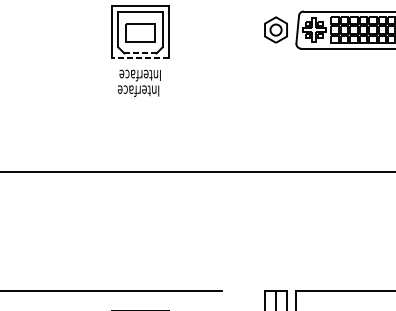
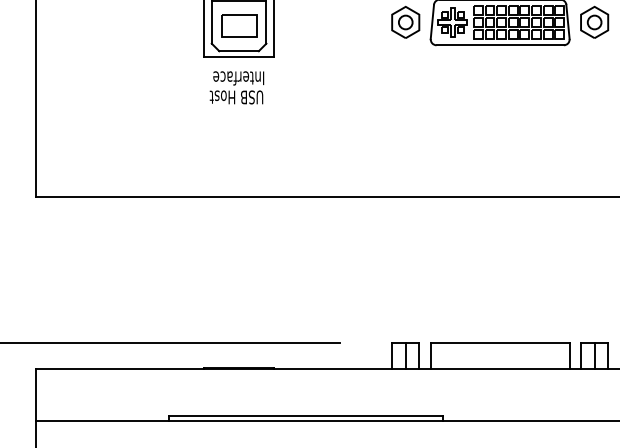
line: (140, 53) -> (239, 51), dashed -> solid
line: (140, 58) -> (239, 57), dashed -> solid
text: (138, 91) -> (236, 97), Interface -> USB Host

